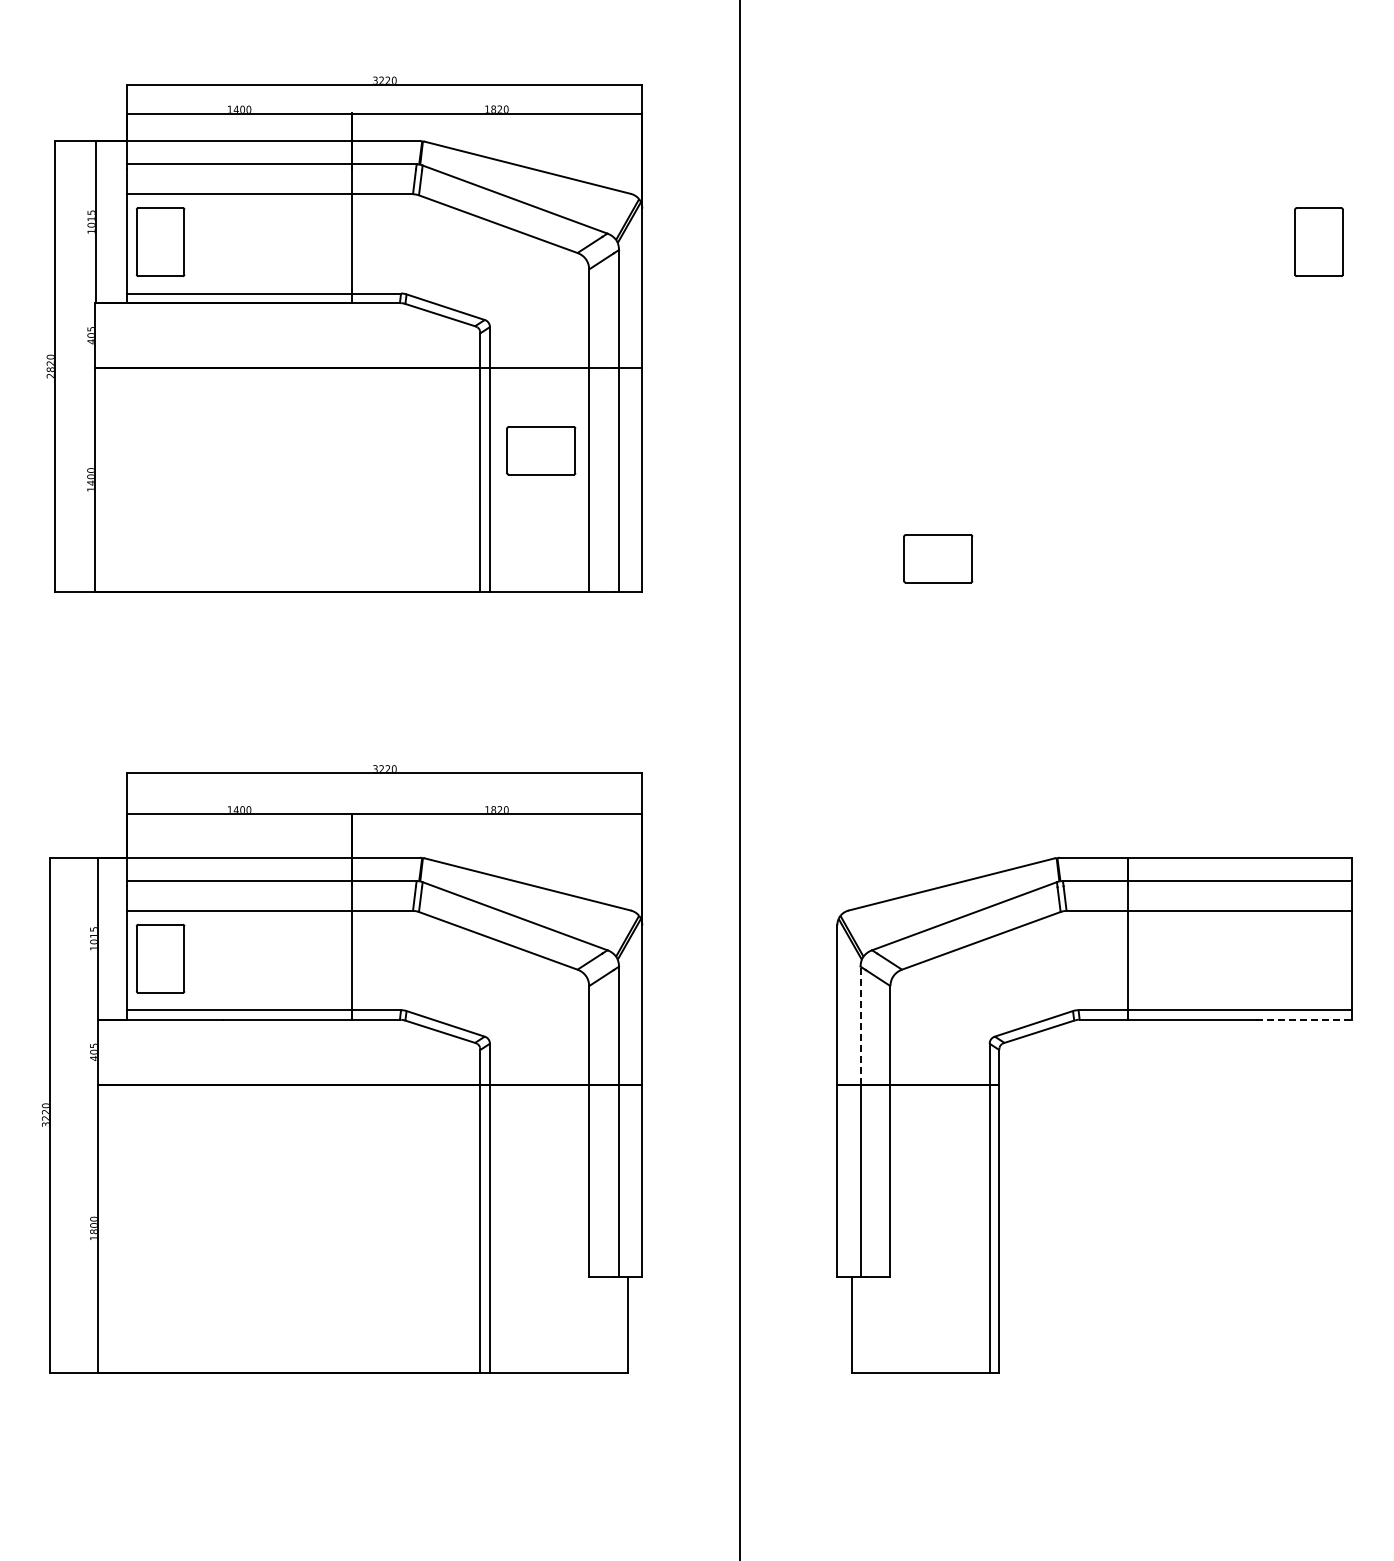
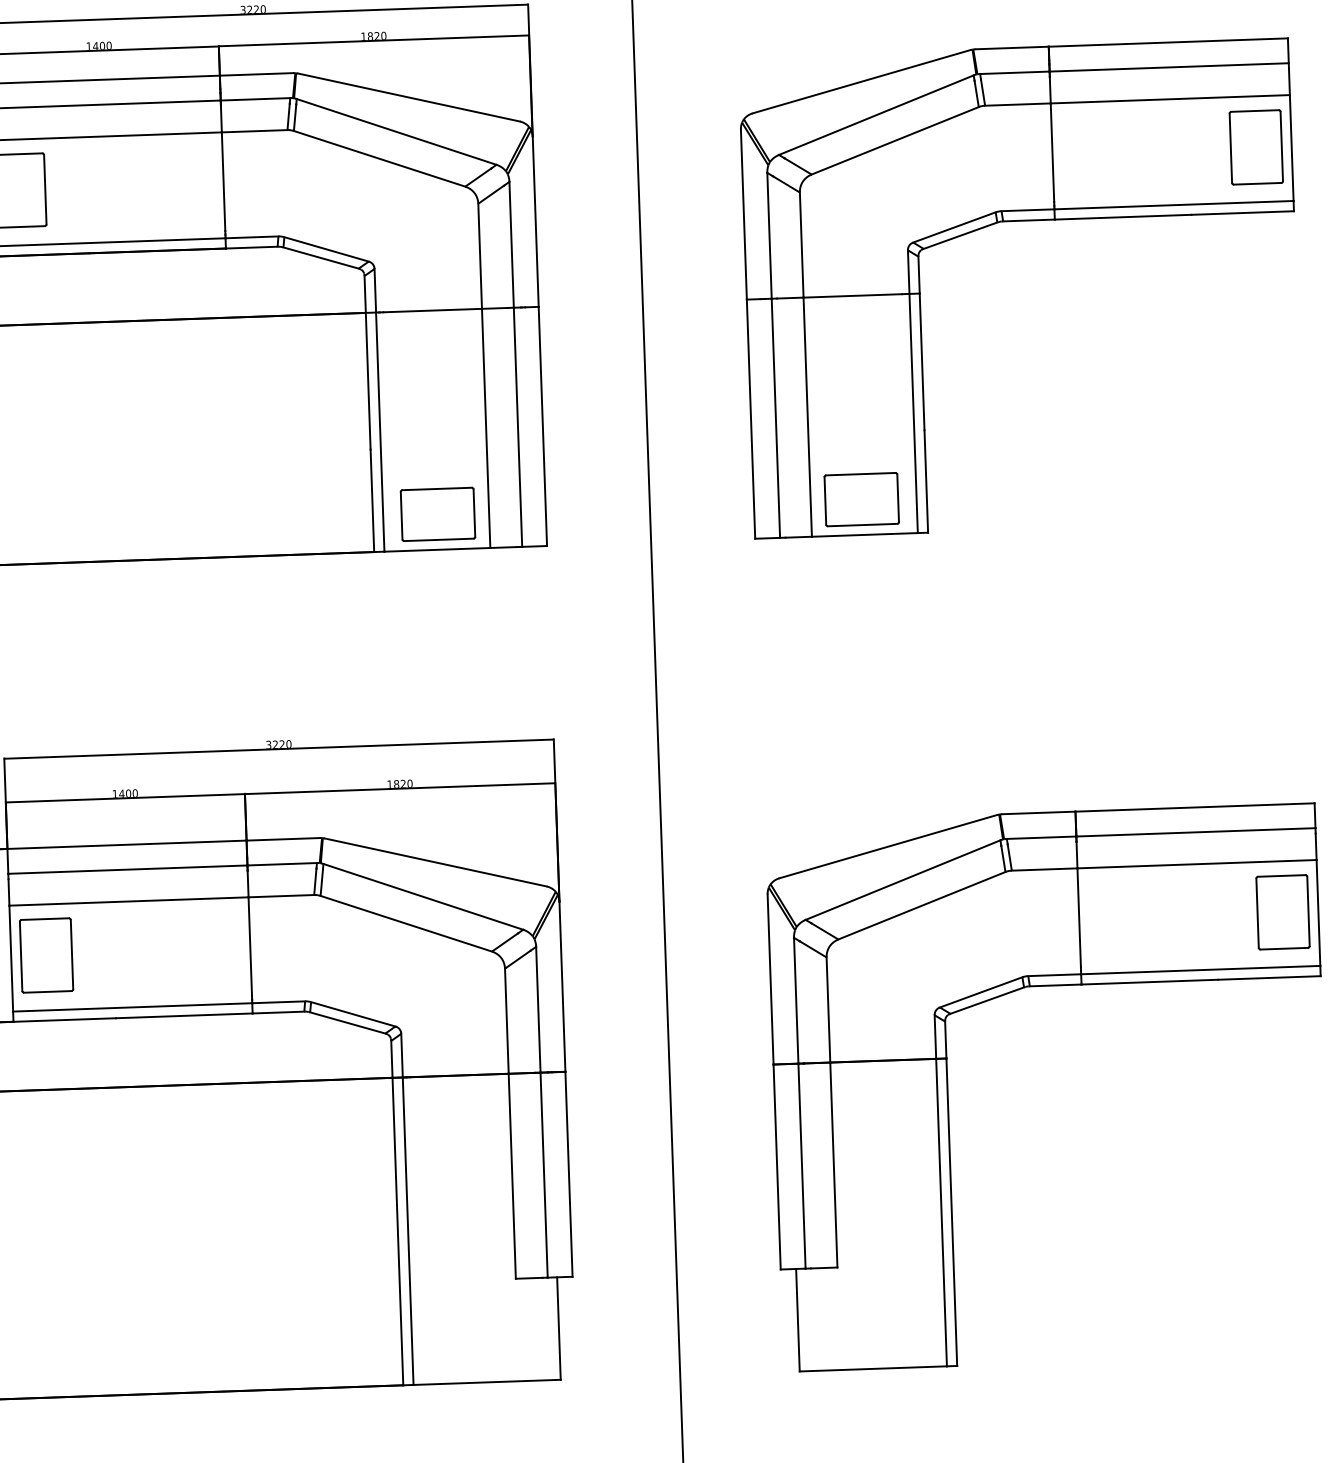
part: (1094, 303) -> (1018, 221), added
part: (541, 450) -> (438, 514), moved
part: (1318, 958) -> (1282, 912), added
line: (1304, 1019) -> (1269, 977), dashed -> solid
line: (860, 1025) -> (796, 1000), dashed -> solid

